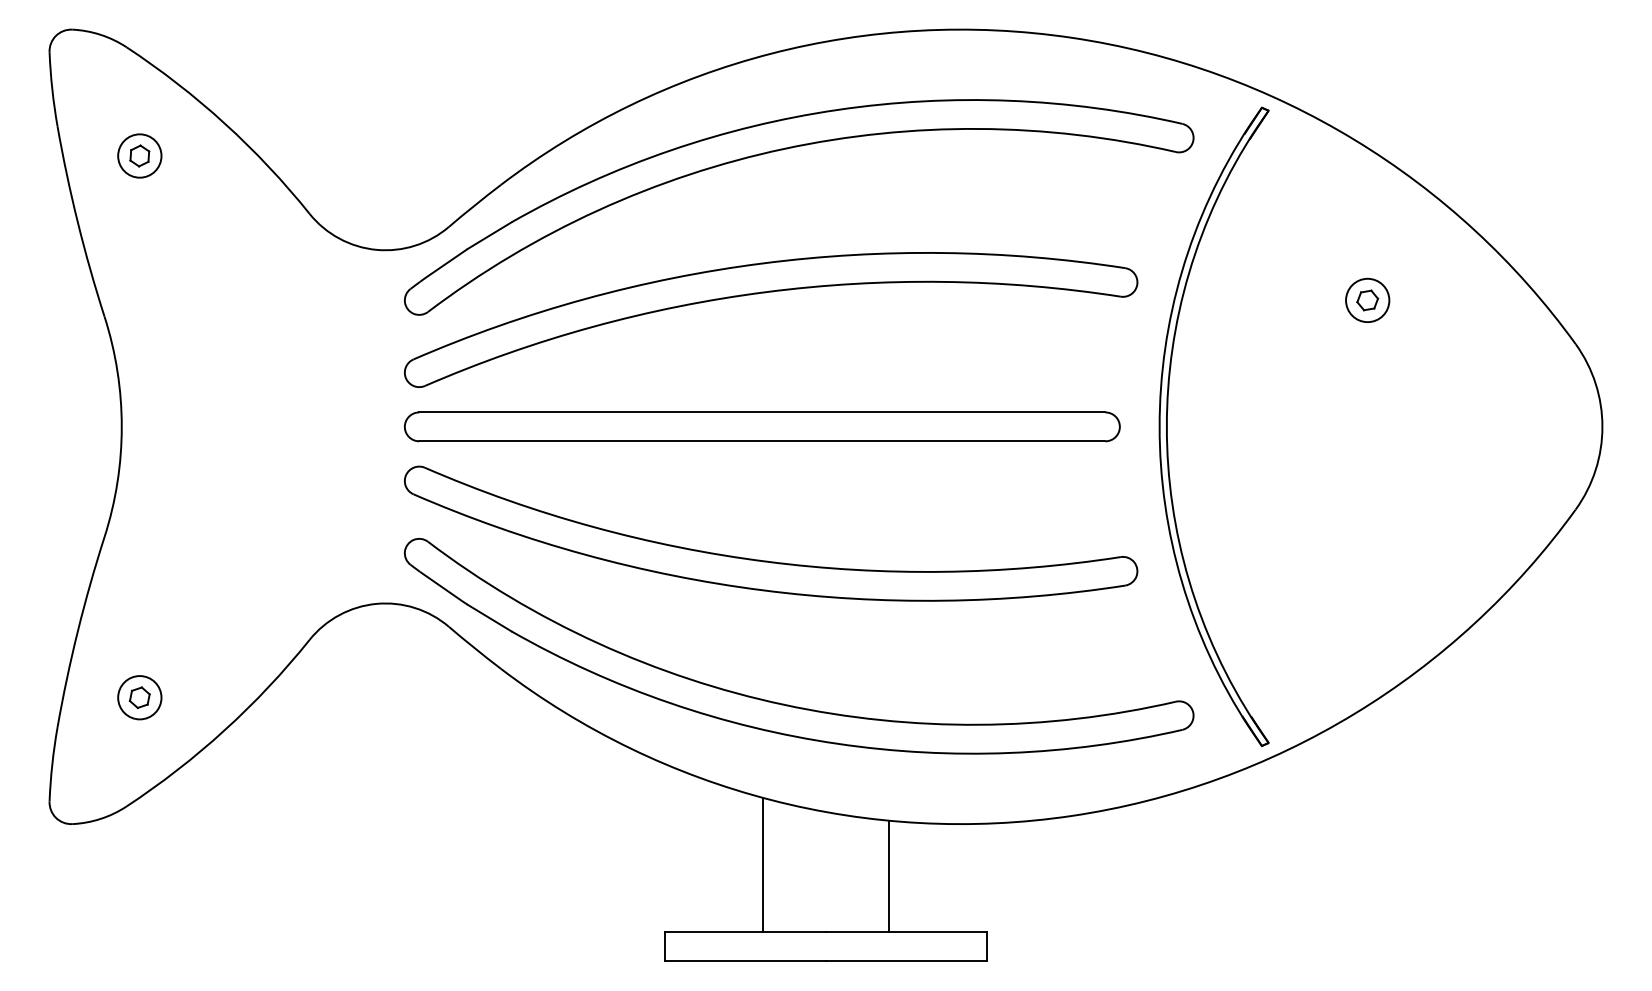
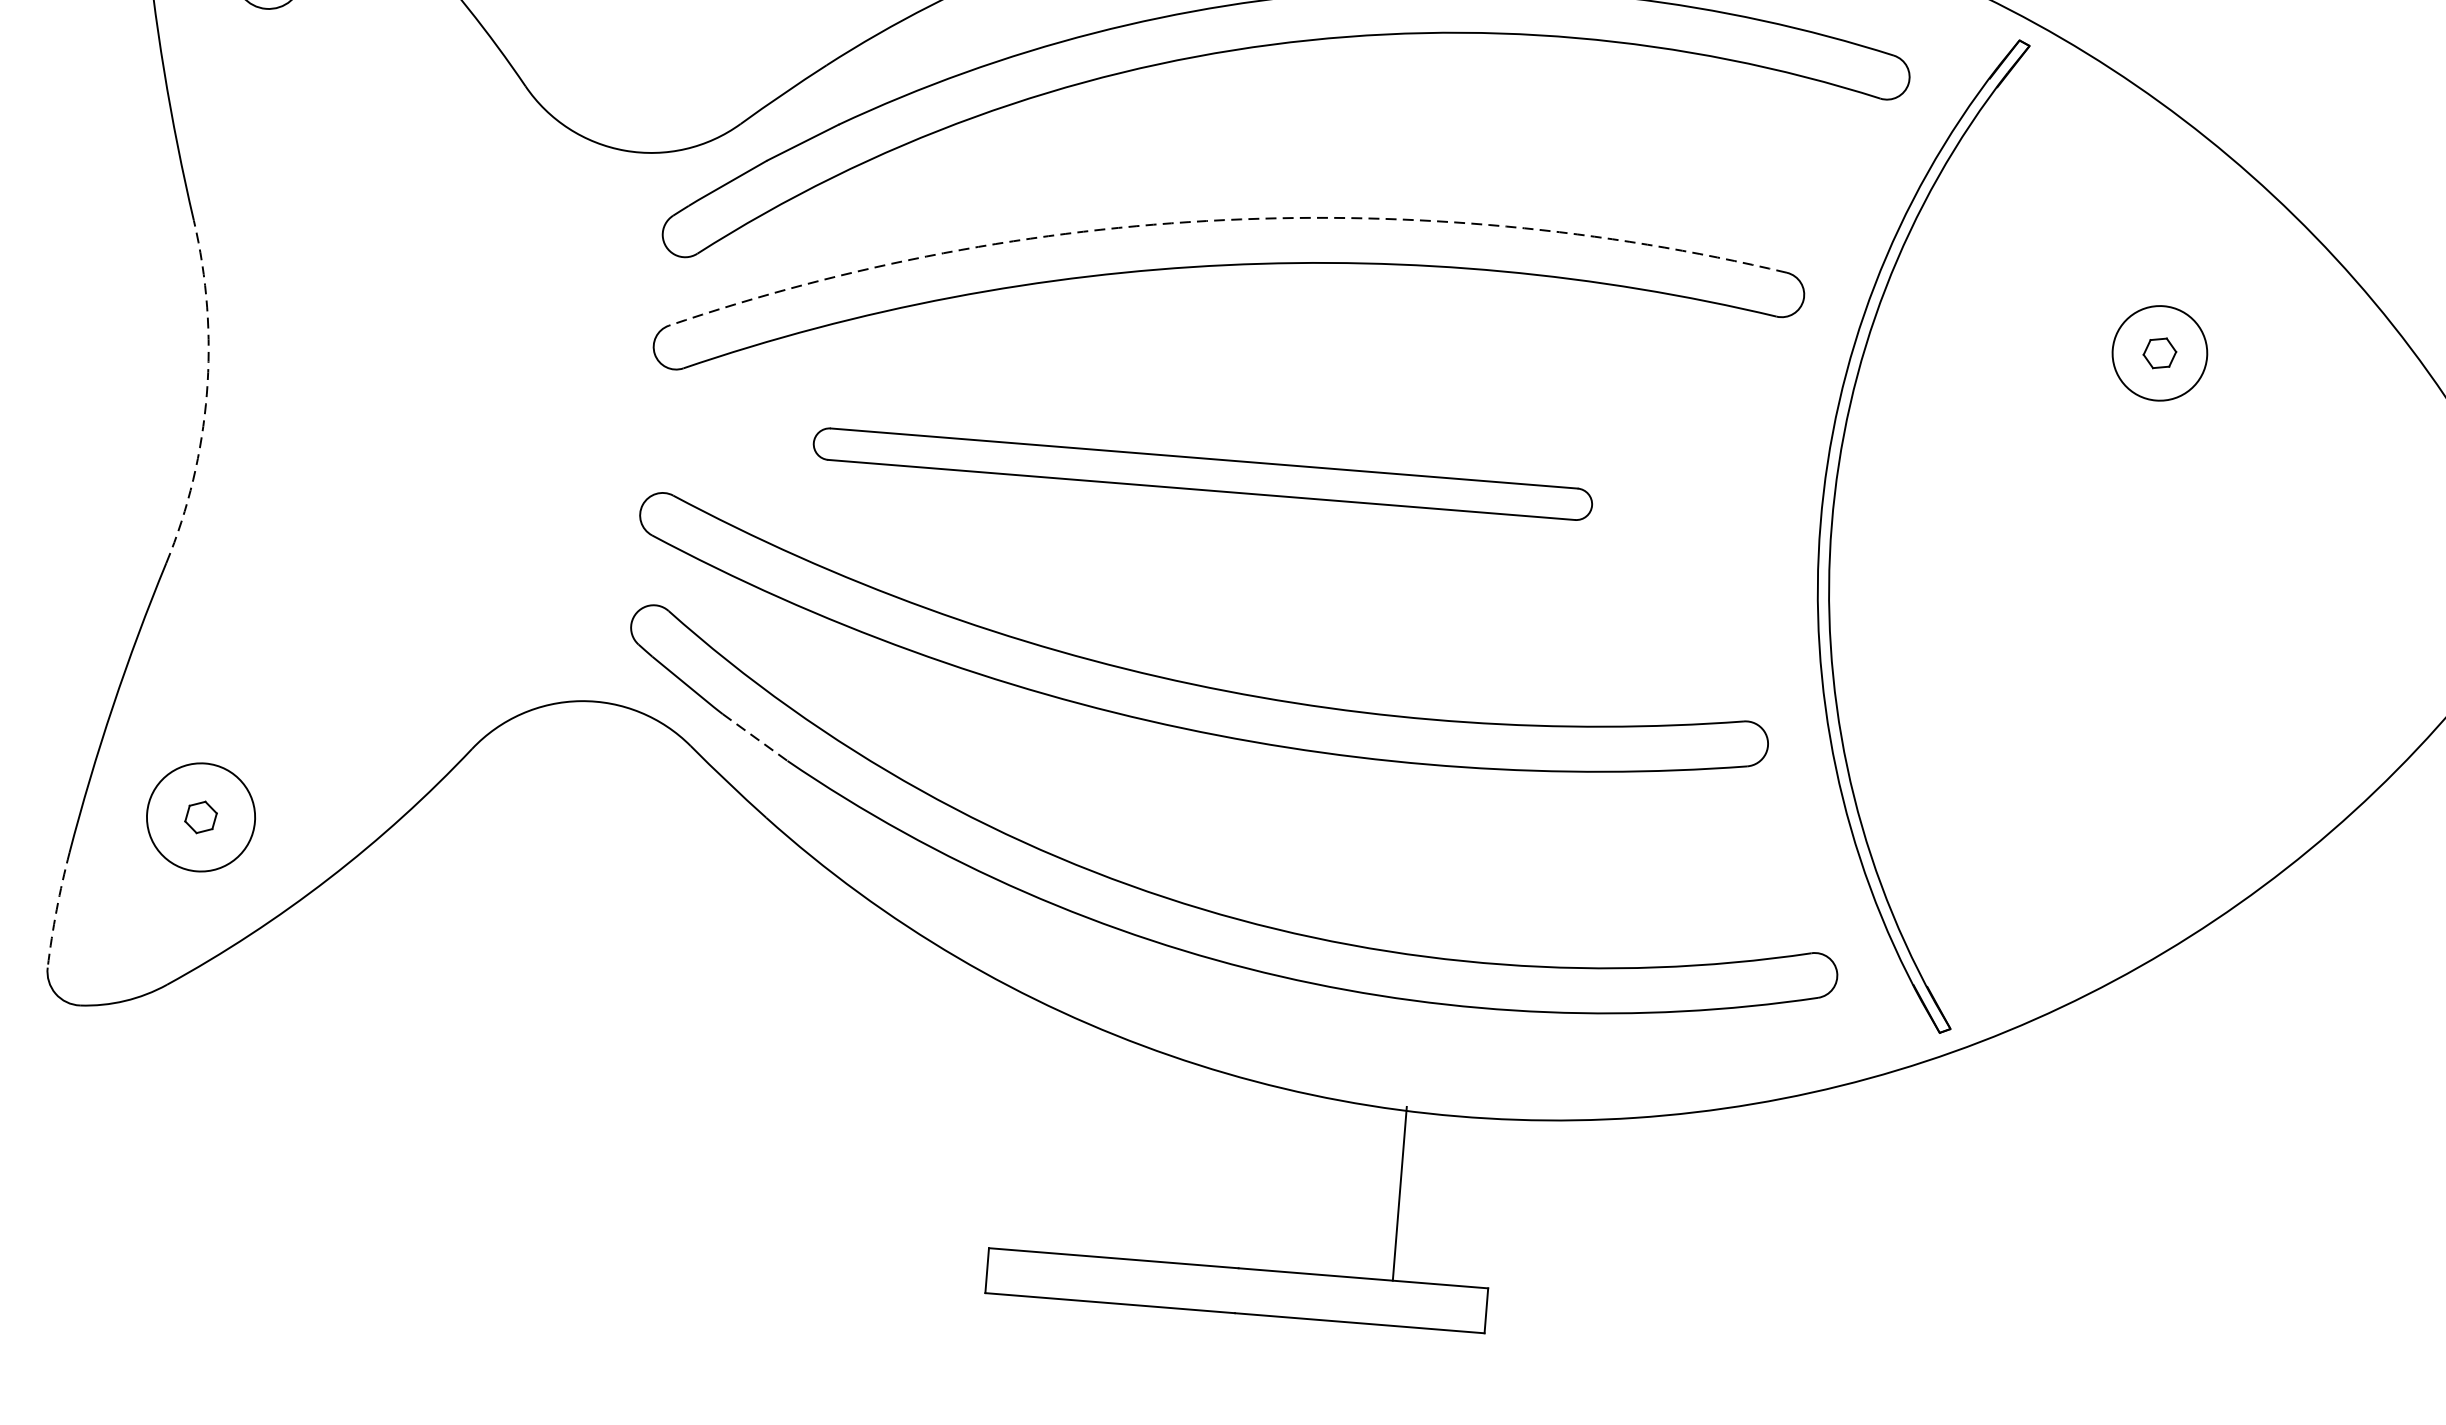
arc: (762, 263) -> (1223, 220), solid -> dashed
circle: (1367, 300) -> (2159, 353), size x1.4
arc: (121, 426) -> (206, 393), solid -> dashed
part: (762, 426) -> (1203, 473), size x0.7
line: (489, 618) -> (754, 737), solid -> dashed
circle: (139, 697) -> (200, 817), size x1.6
arc: (52, 764) -> (56, 910), solid -> dashed
line: (762, 864) -> (1148, 1154), removed
line: (889, 876) -> (1400, 1193), moved

